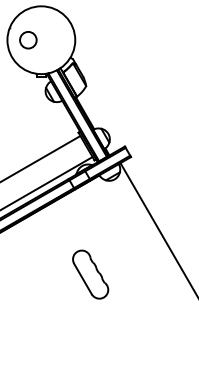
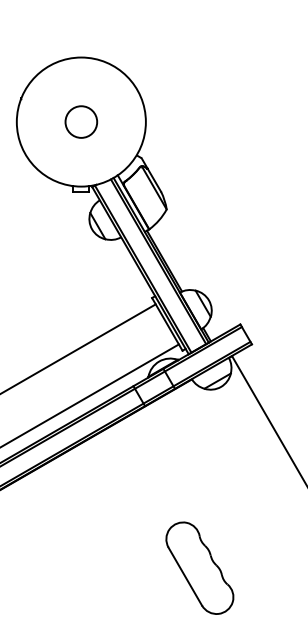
circle: (28, 40) -> (81, 122), moved
part: (90, 274) -> (199, 567), moved

